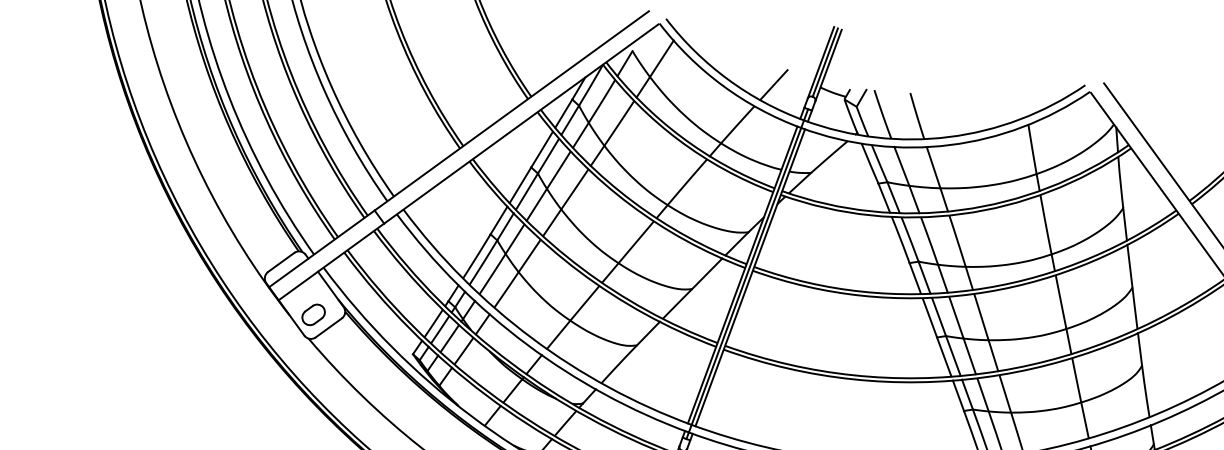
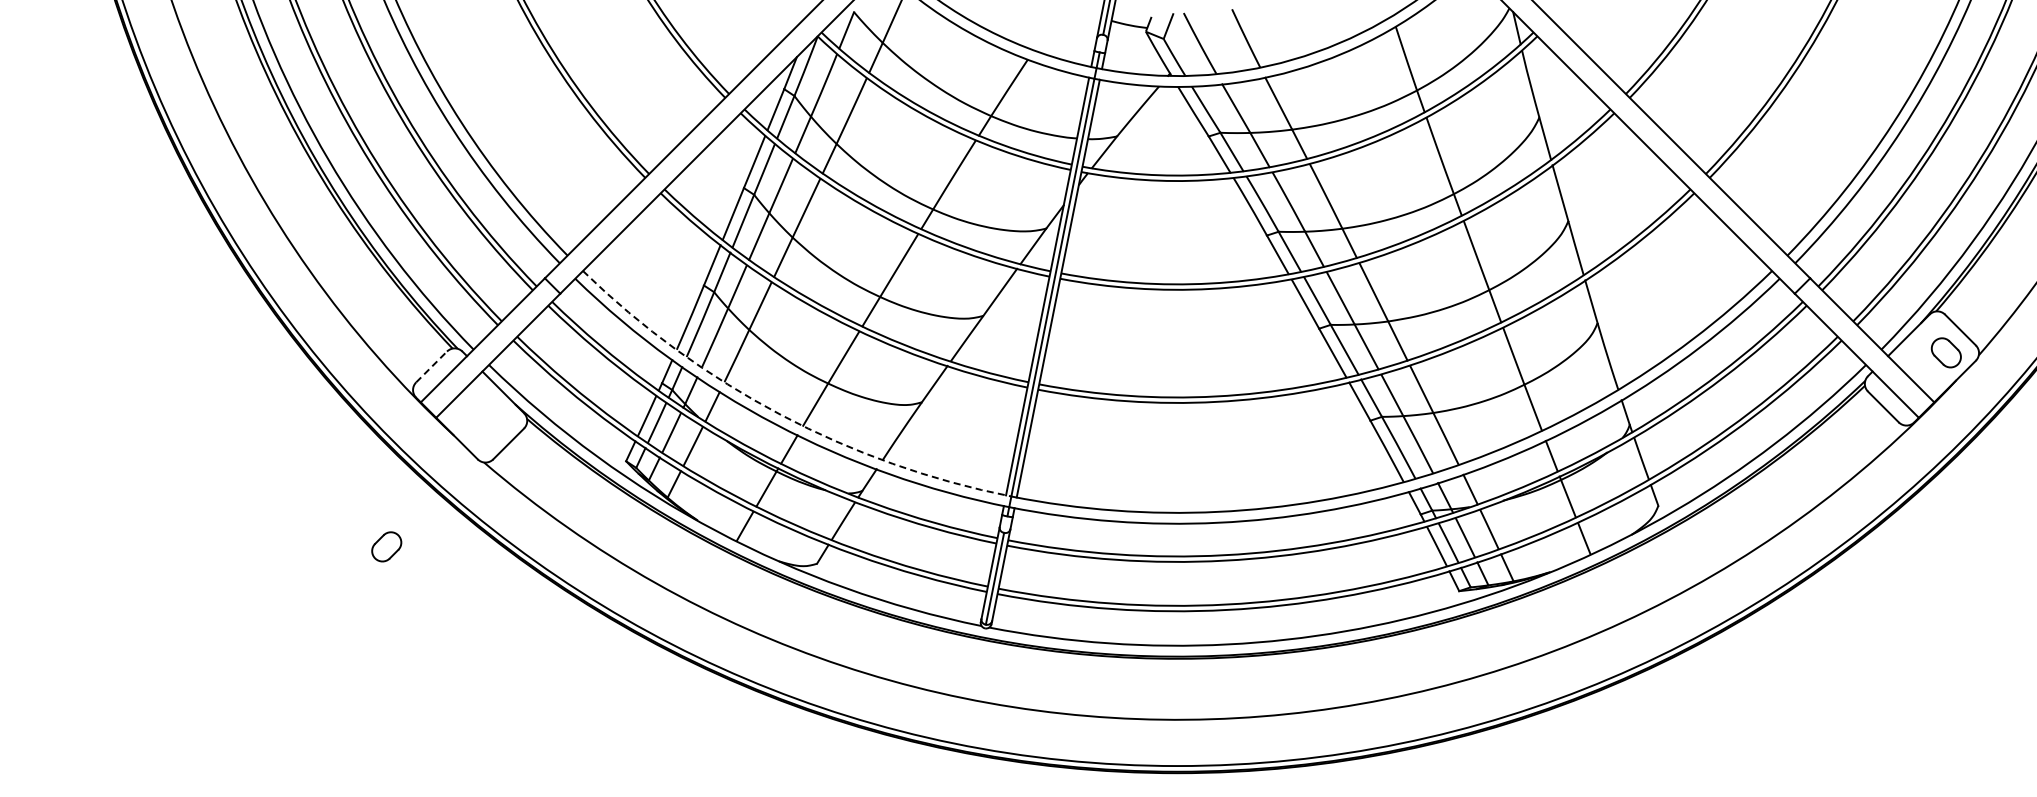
line: (774, 85) -> (1049, 27), removed
line: (281, 262) -> (431, 366), solid -> dashed
part: (313, 314) -> (386, 546), moved
arc: (531, 337) -> (780, 414), solid -> dashed

